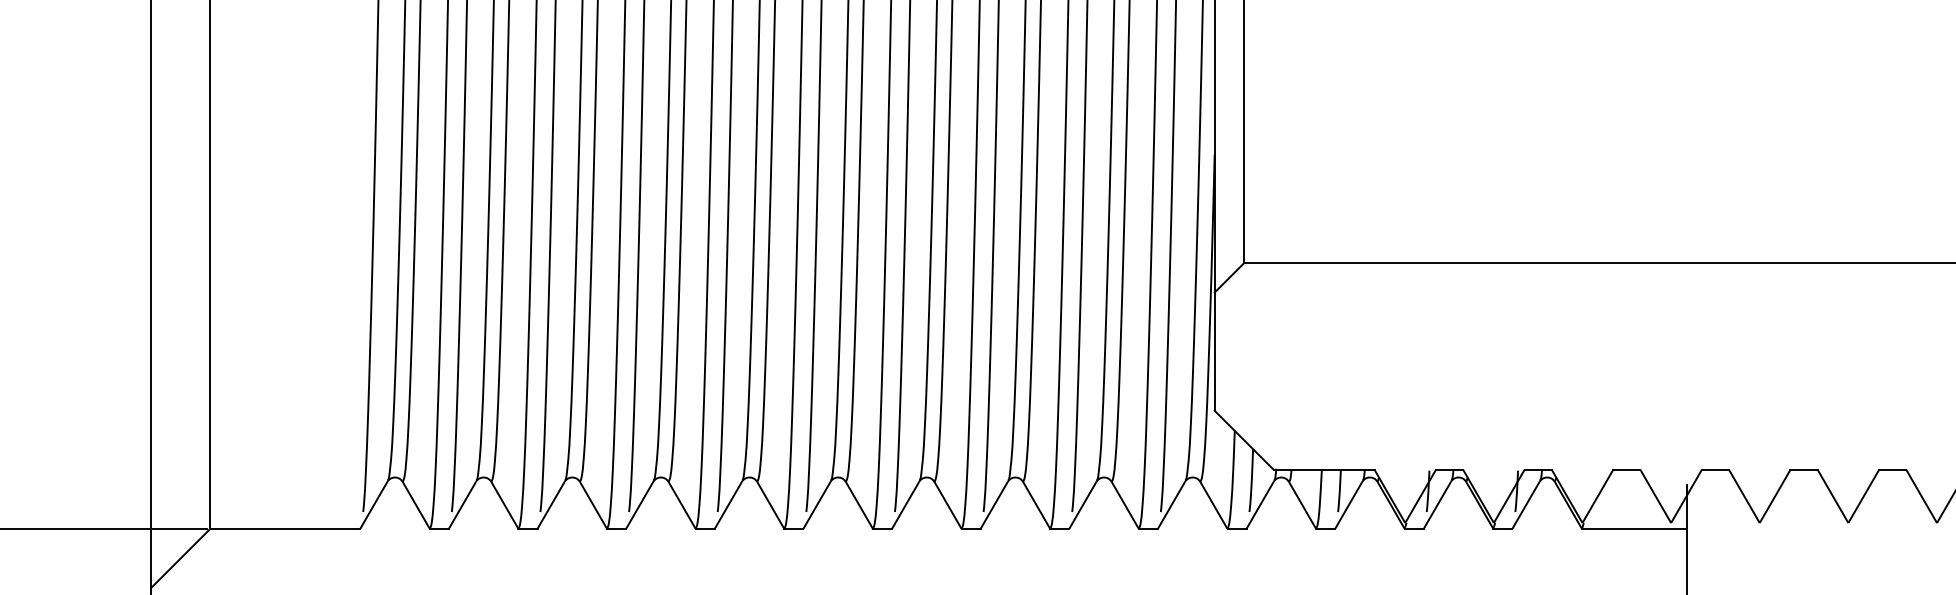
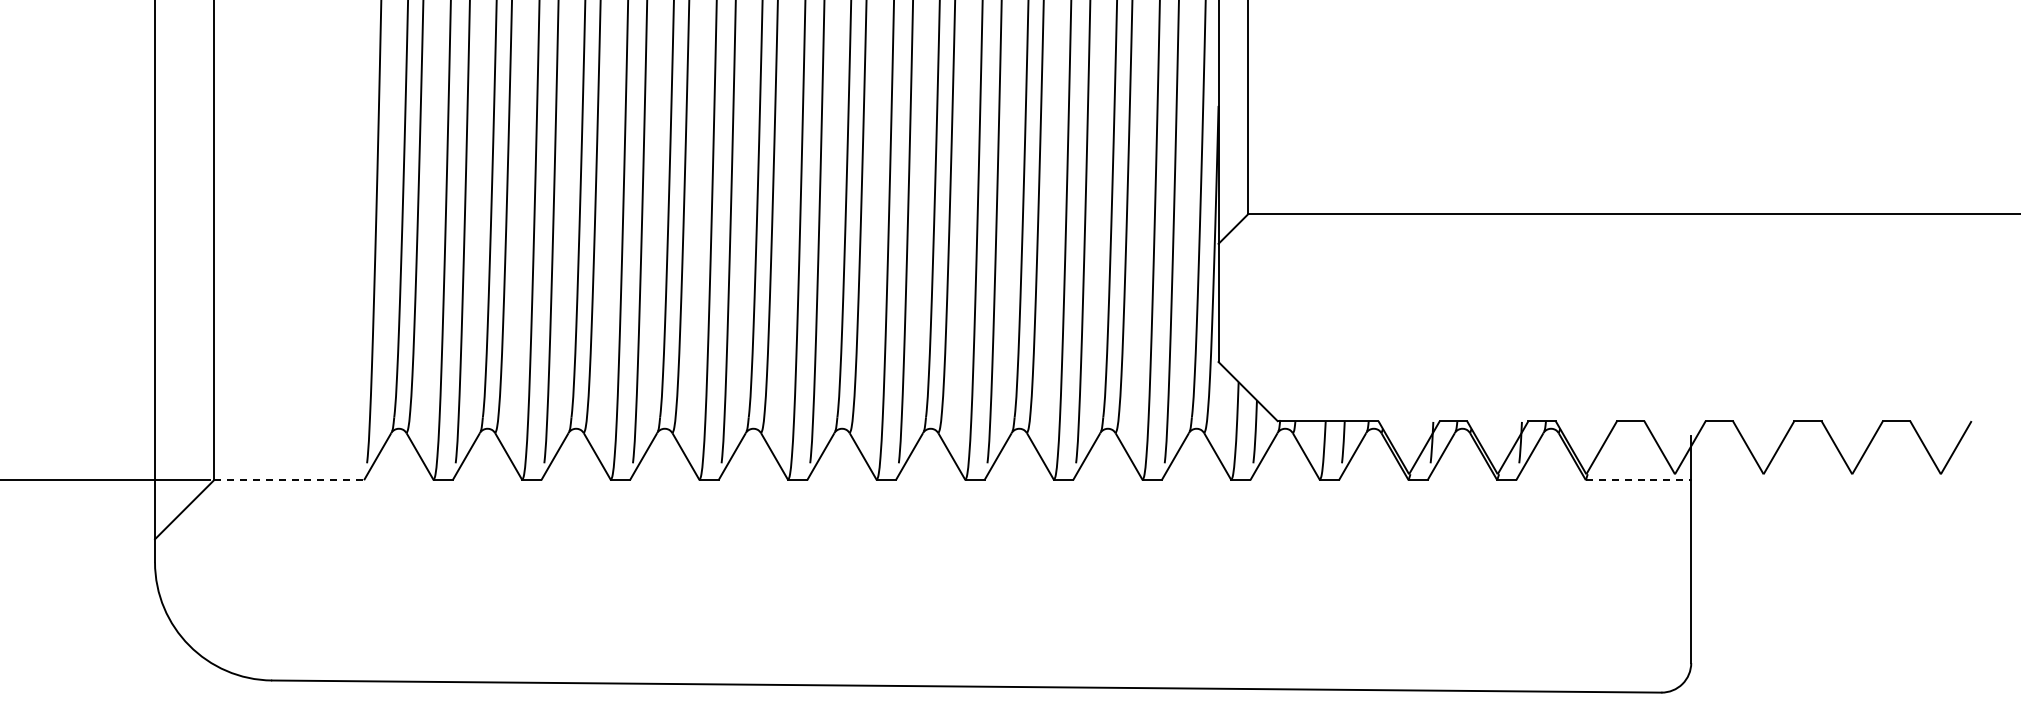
line: (285, 529) -> (289, 480), solid -> dashed
line: (1634, 529) -> (1638, 480), solid -> dashed

